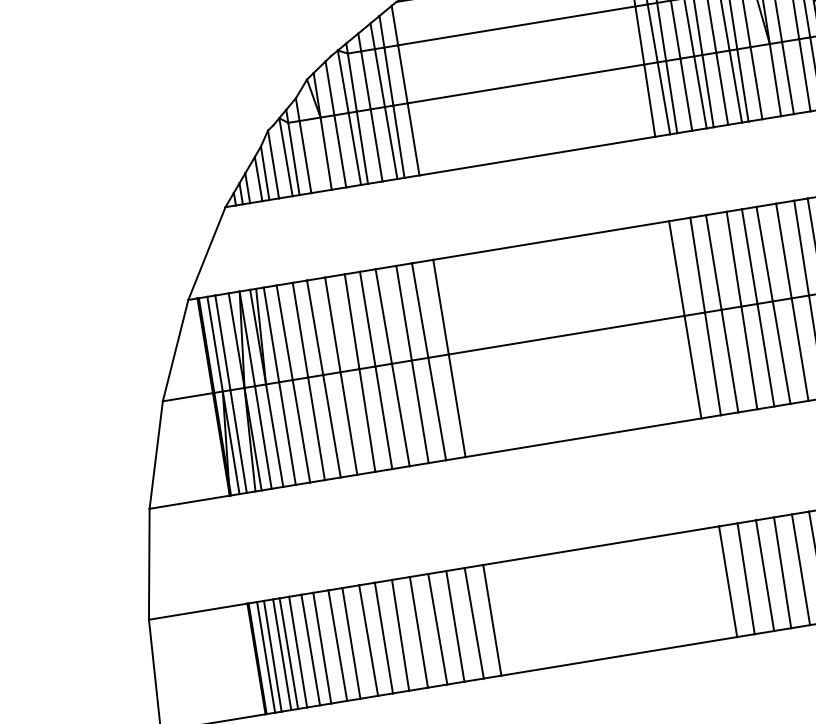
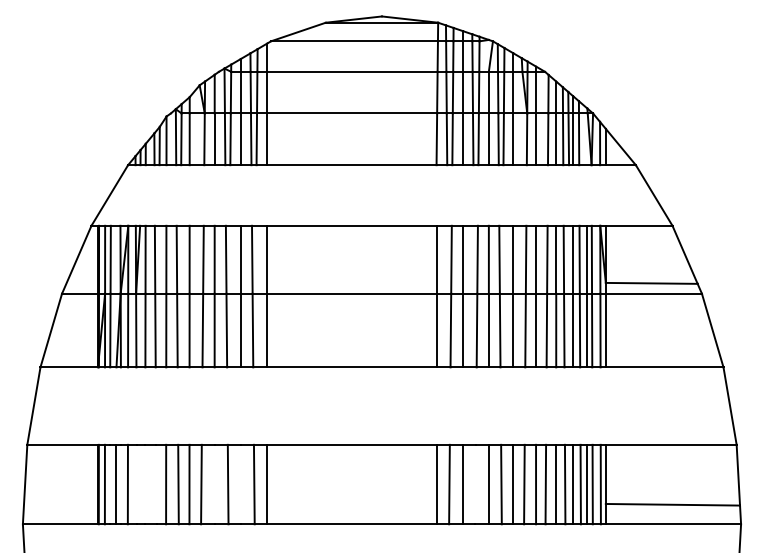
line: (782, 572) -> (475, 484), removed
line: (454, 626) -> (240, 484), removed
line: (418, 632) -> (214, 484), removed
line: (337, 645) -> (156, 484), removed
line: (322, 648) -> (145, 484), removed
line: (310, 650) -> (136, 484), removed
line: (289, 653) -> (121, 484), removed
line: (272, 656) -> (109, 484), removed

